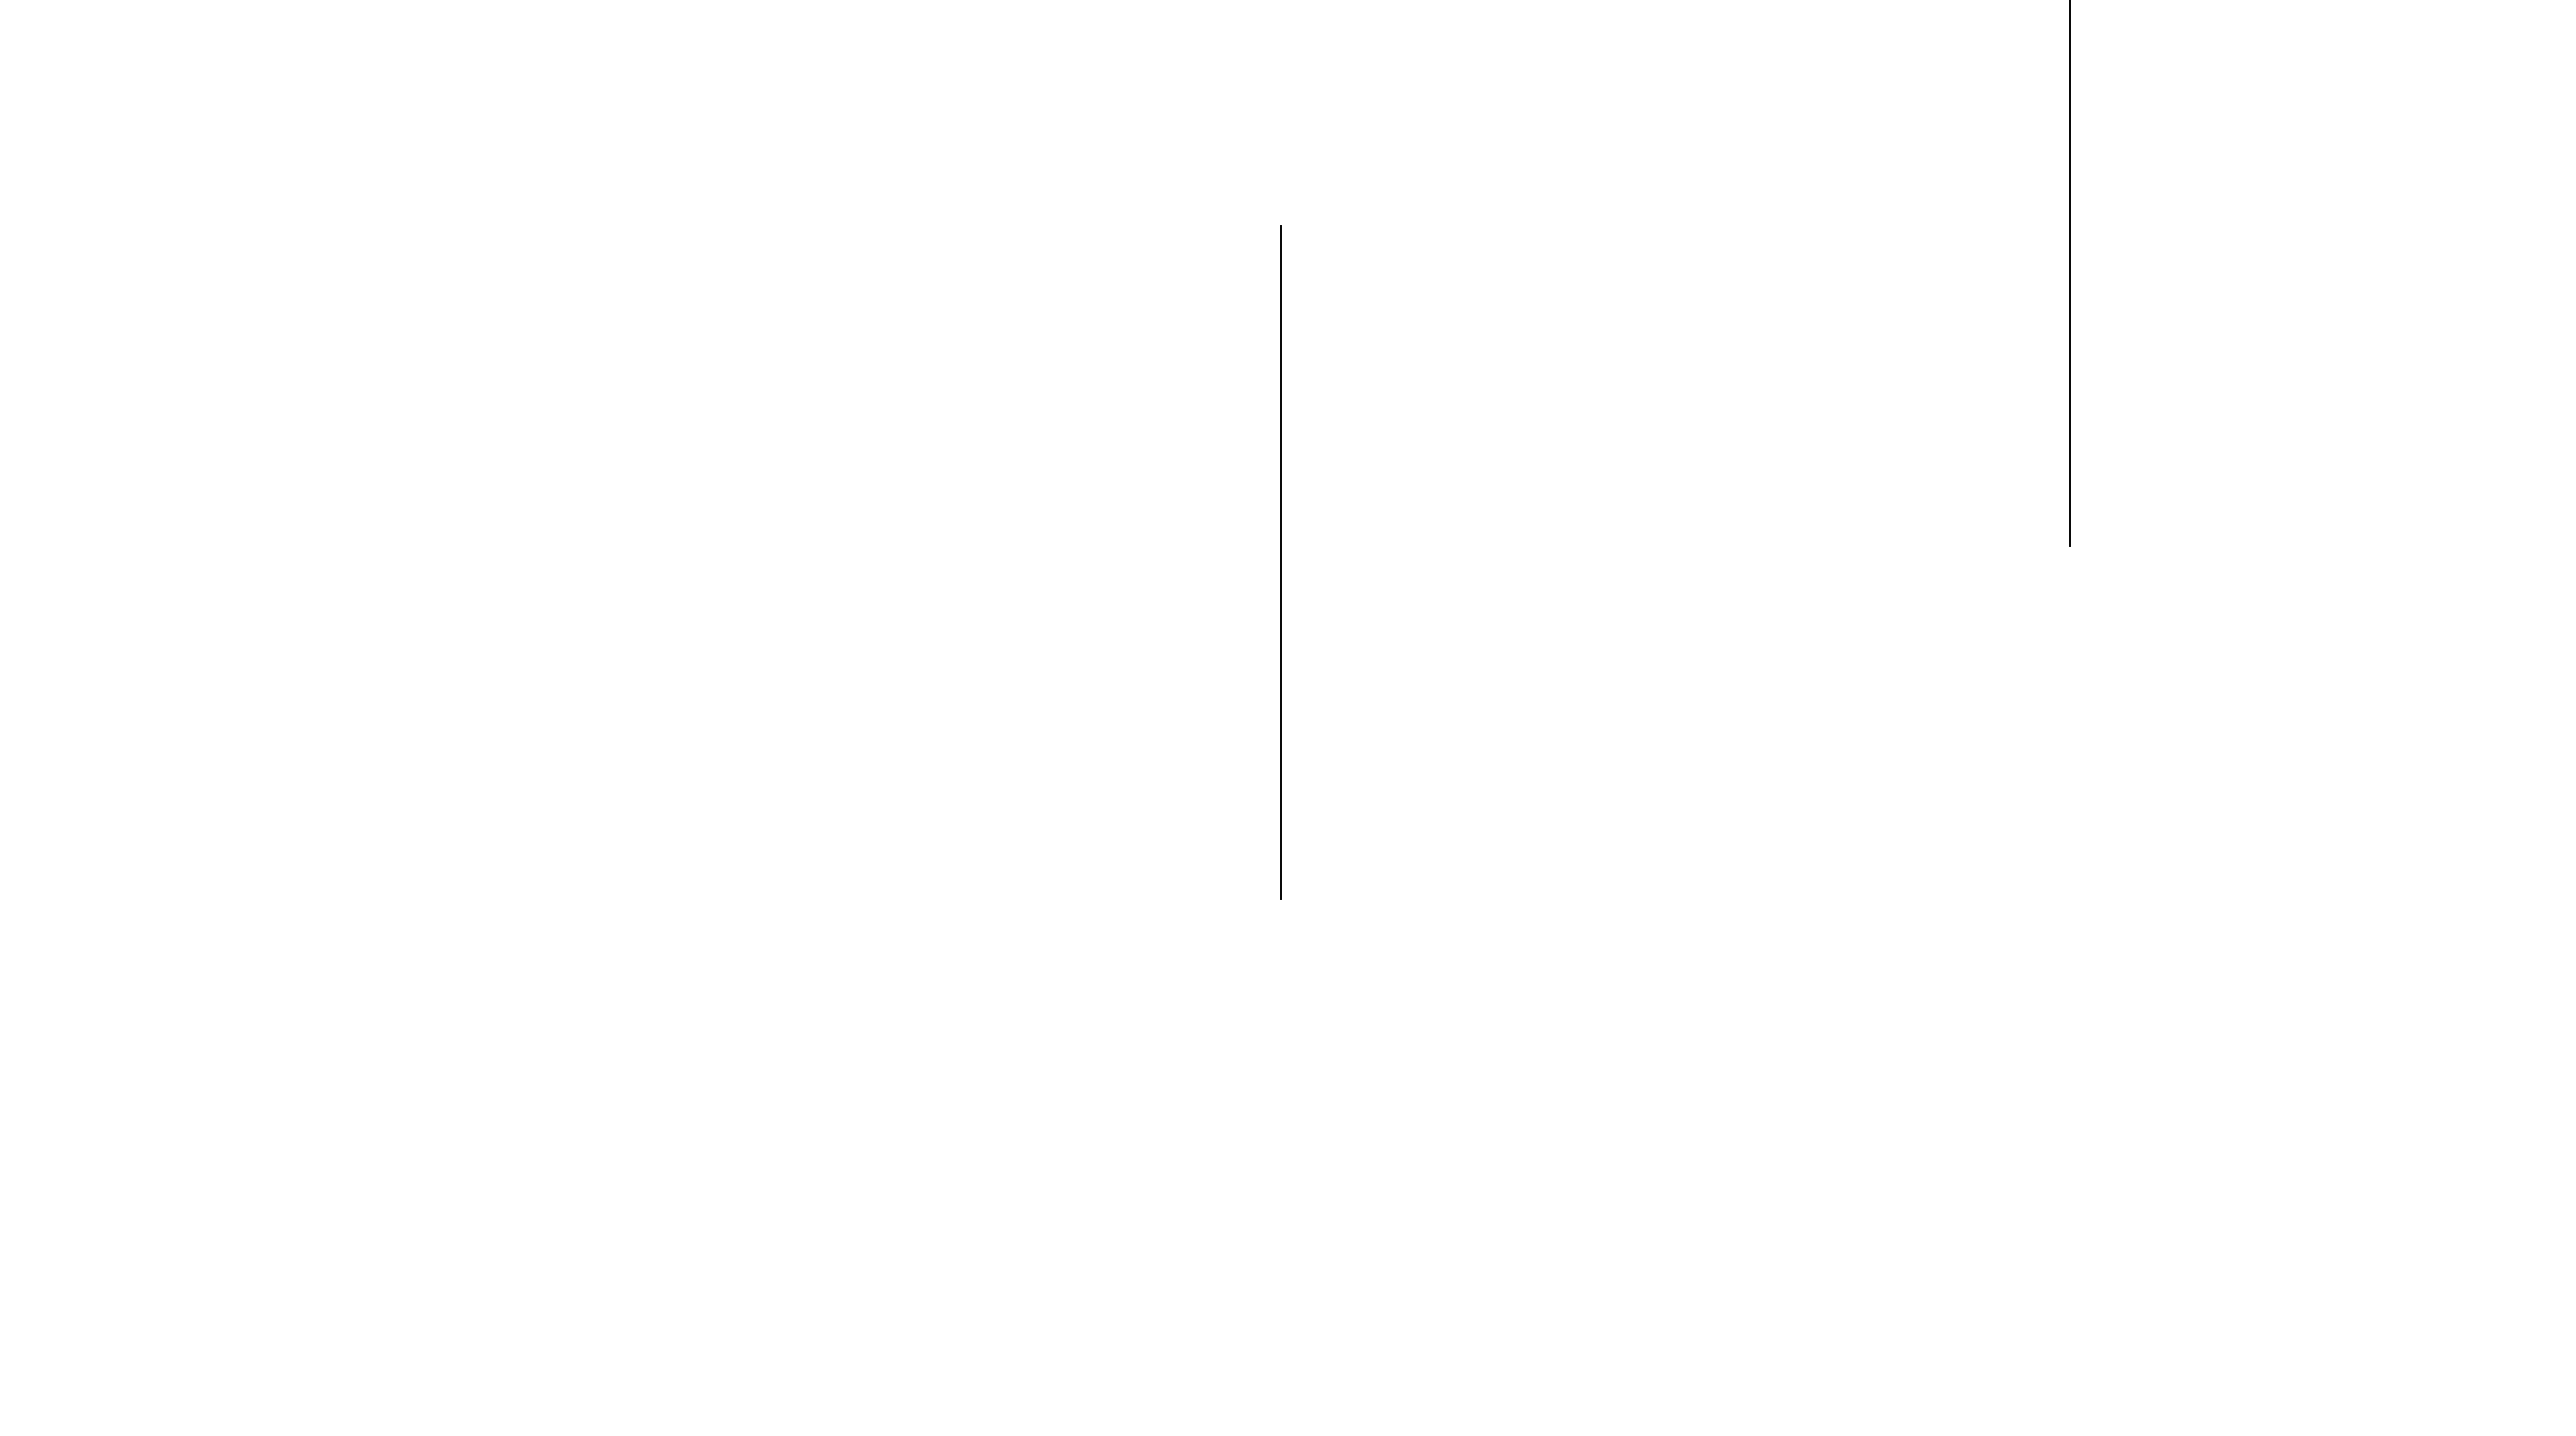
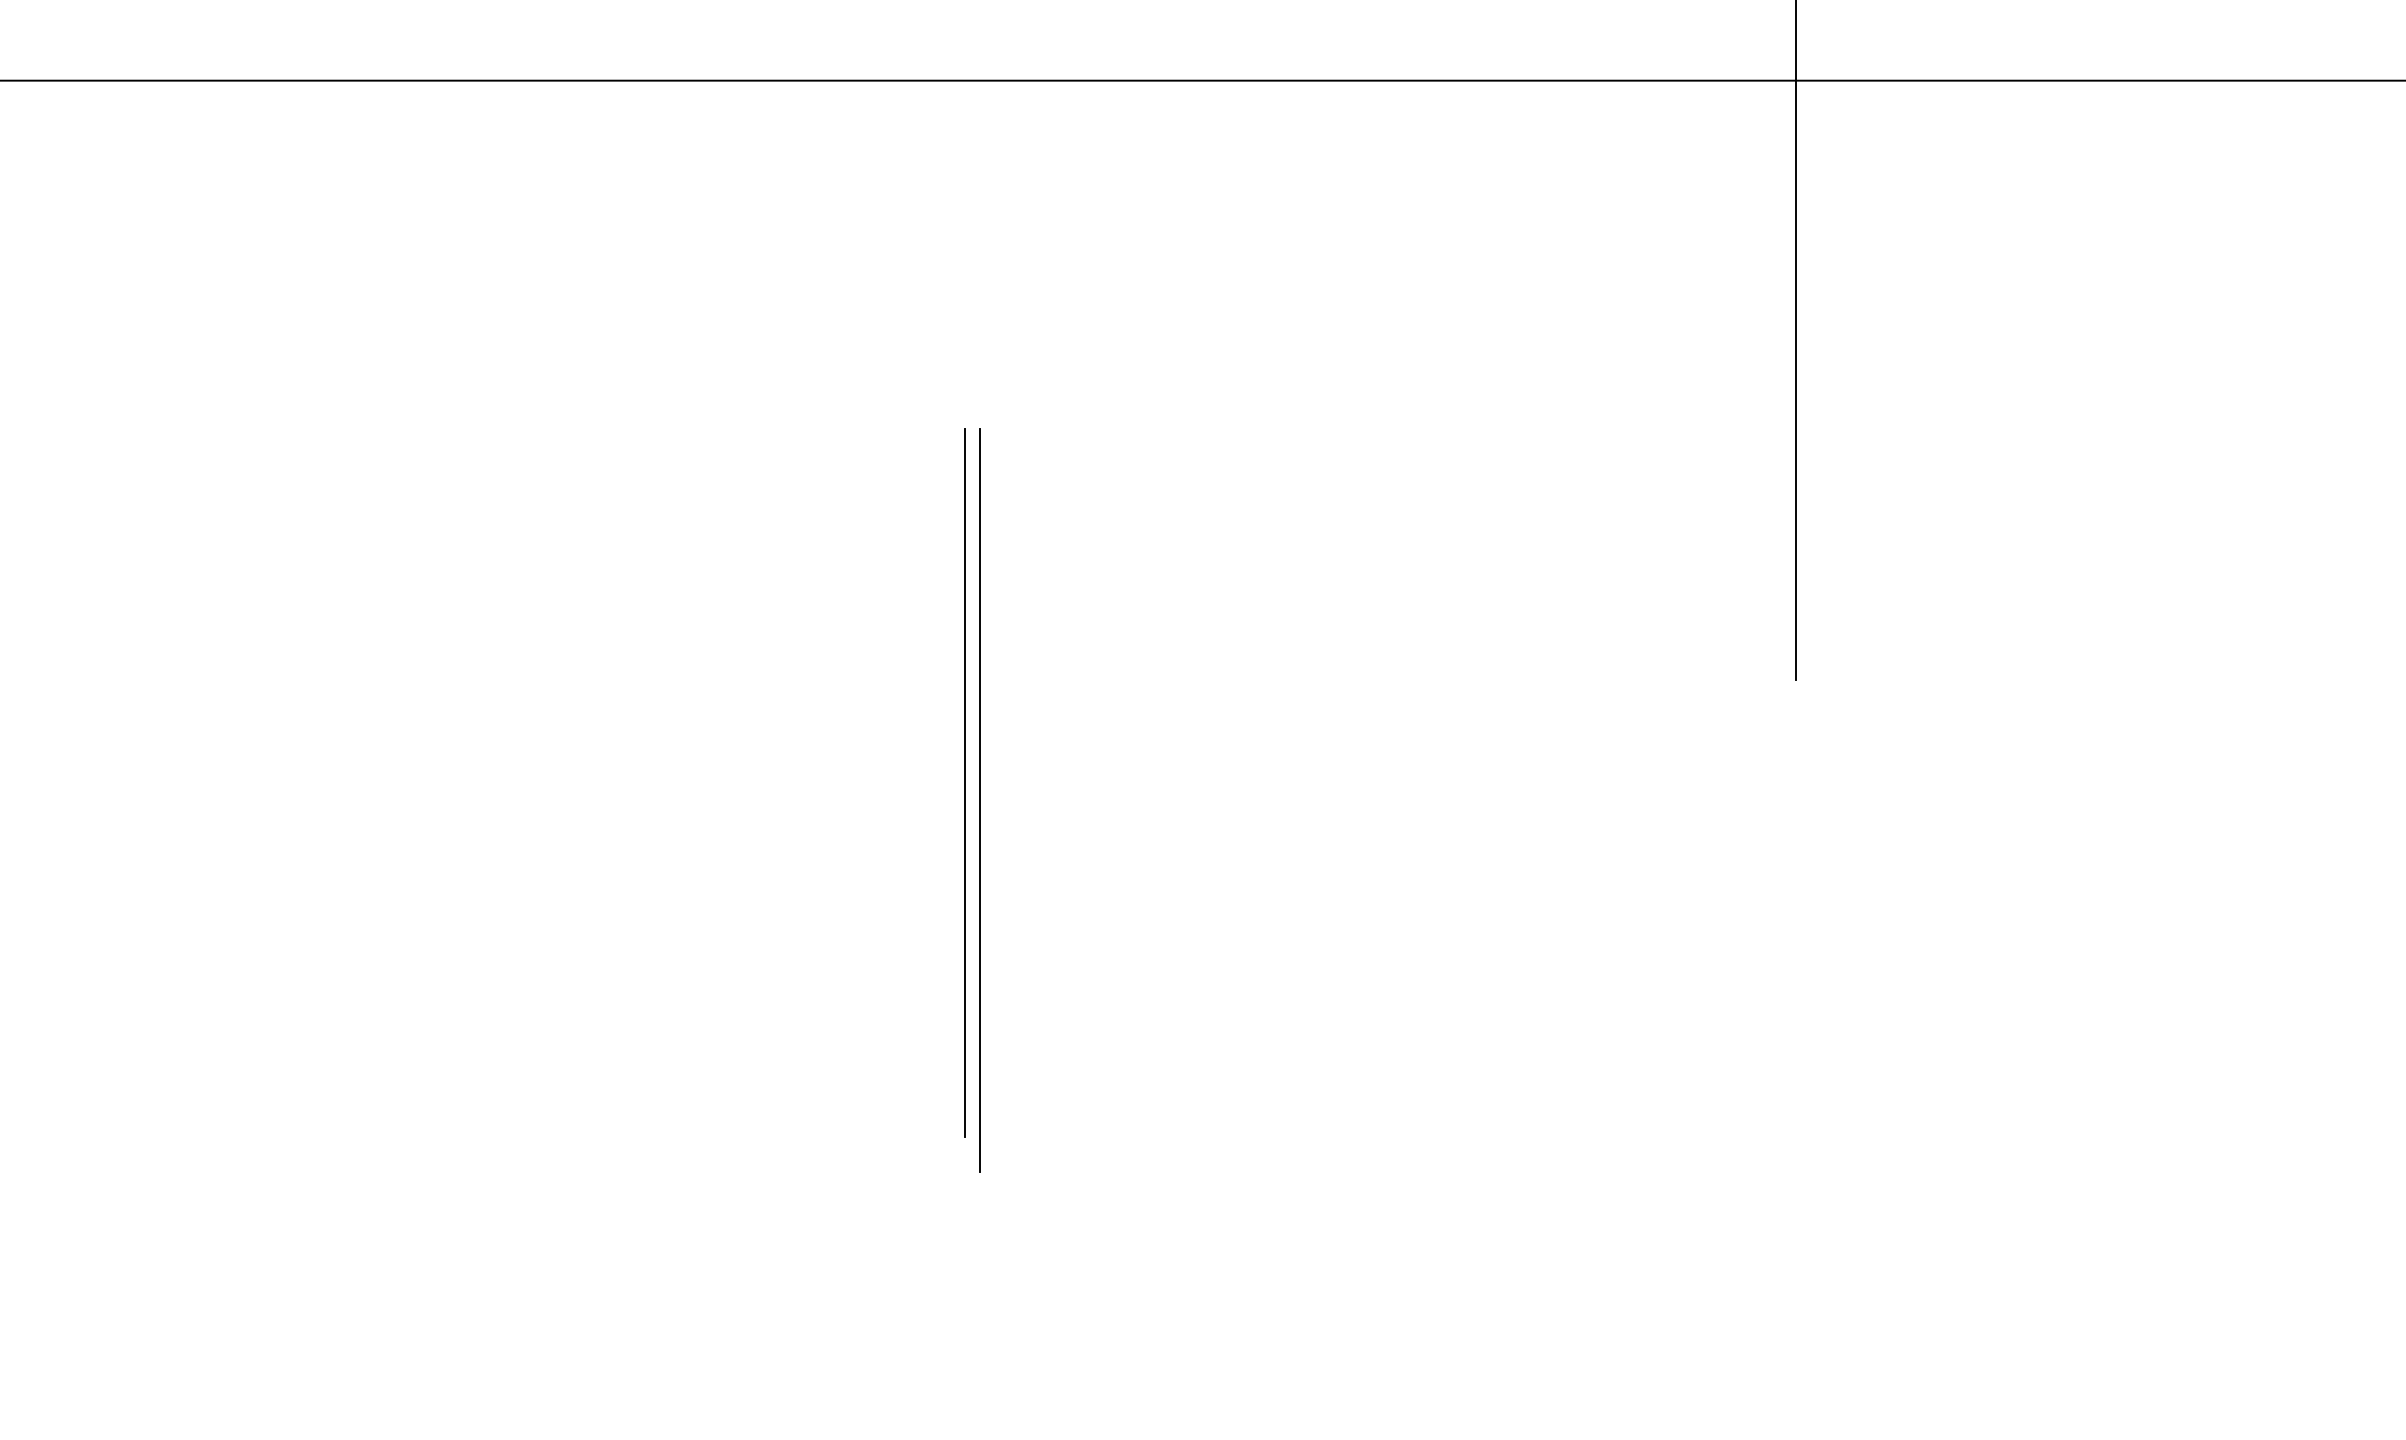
line: (1280, 562) -> (964, 783), moved
line: (1295, 659) -> (980, 799), added

